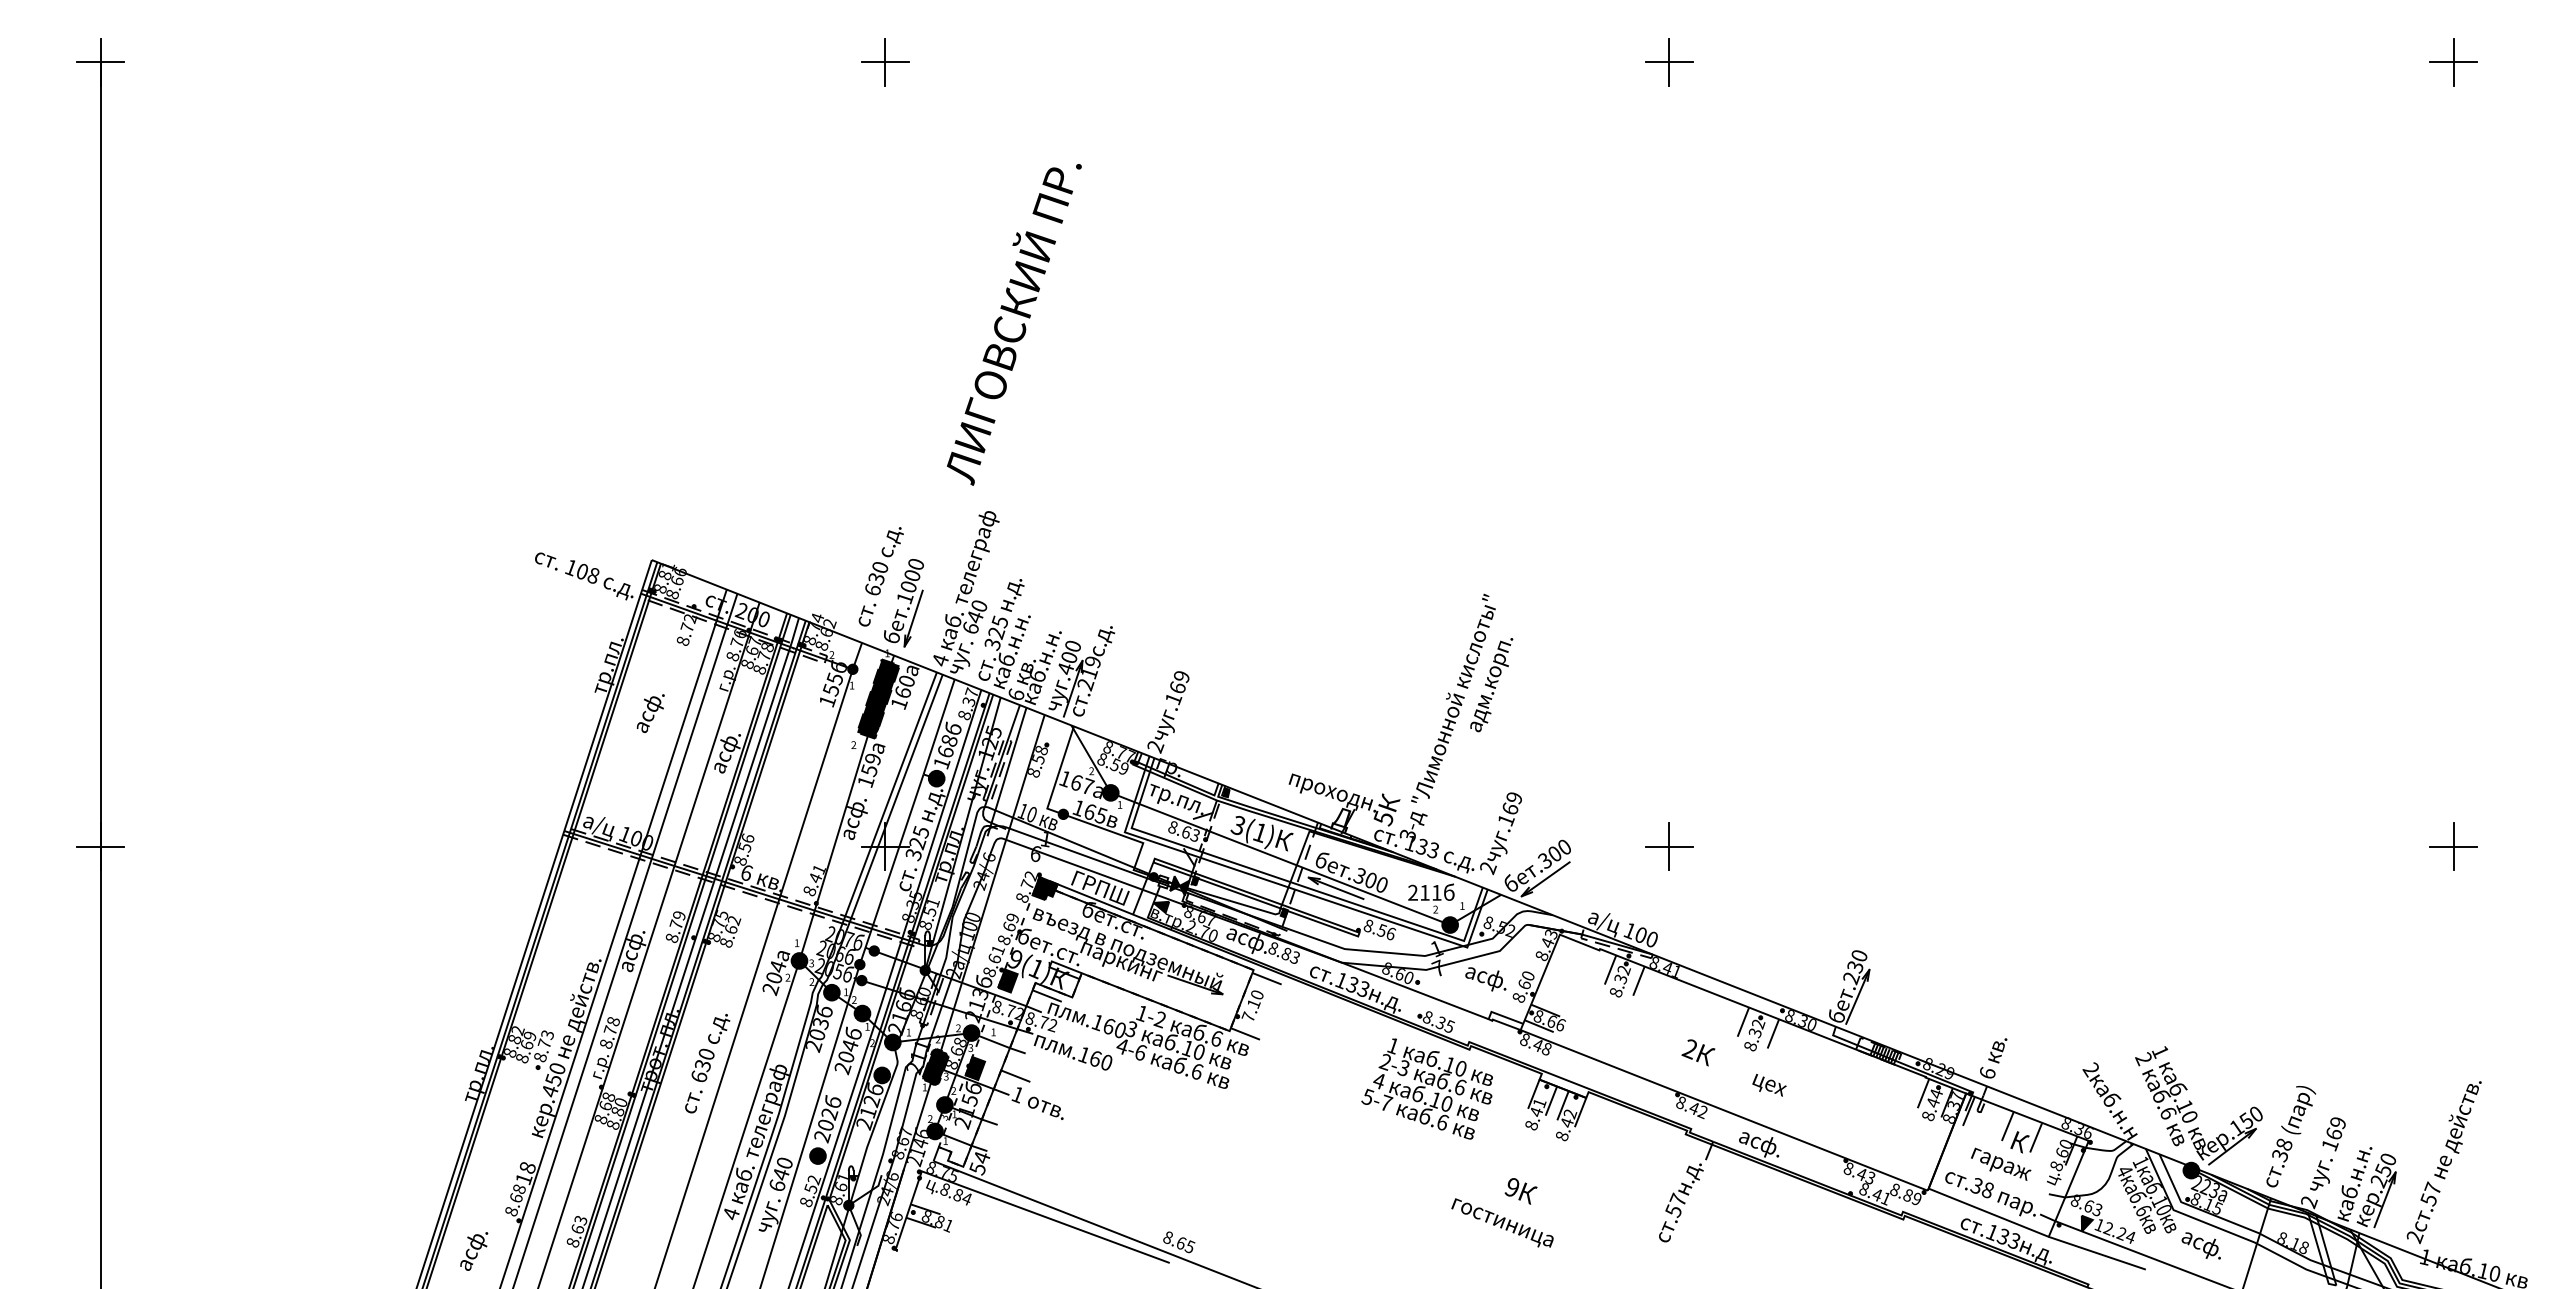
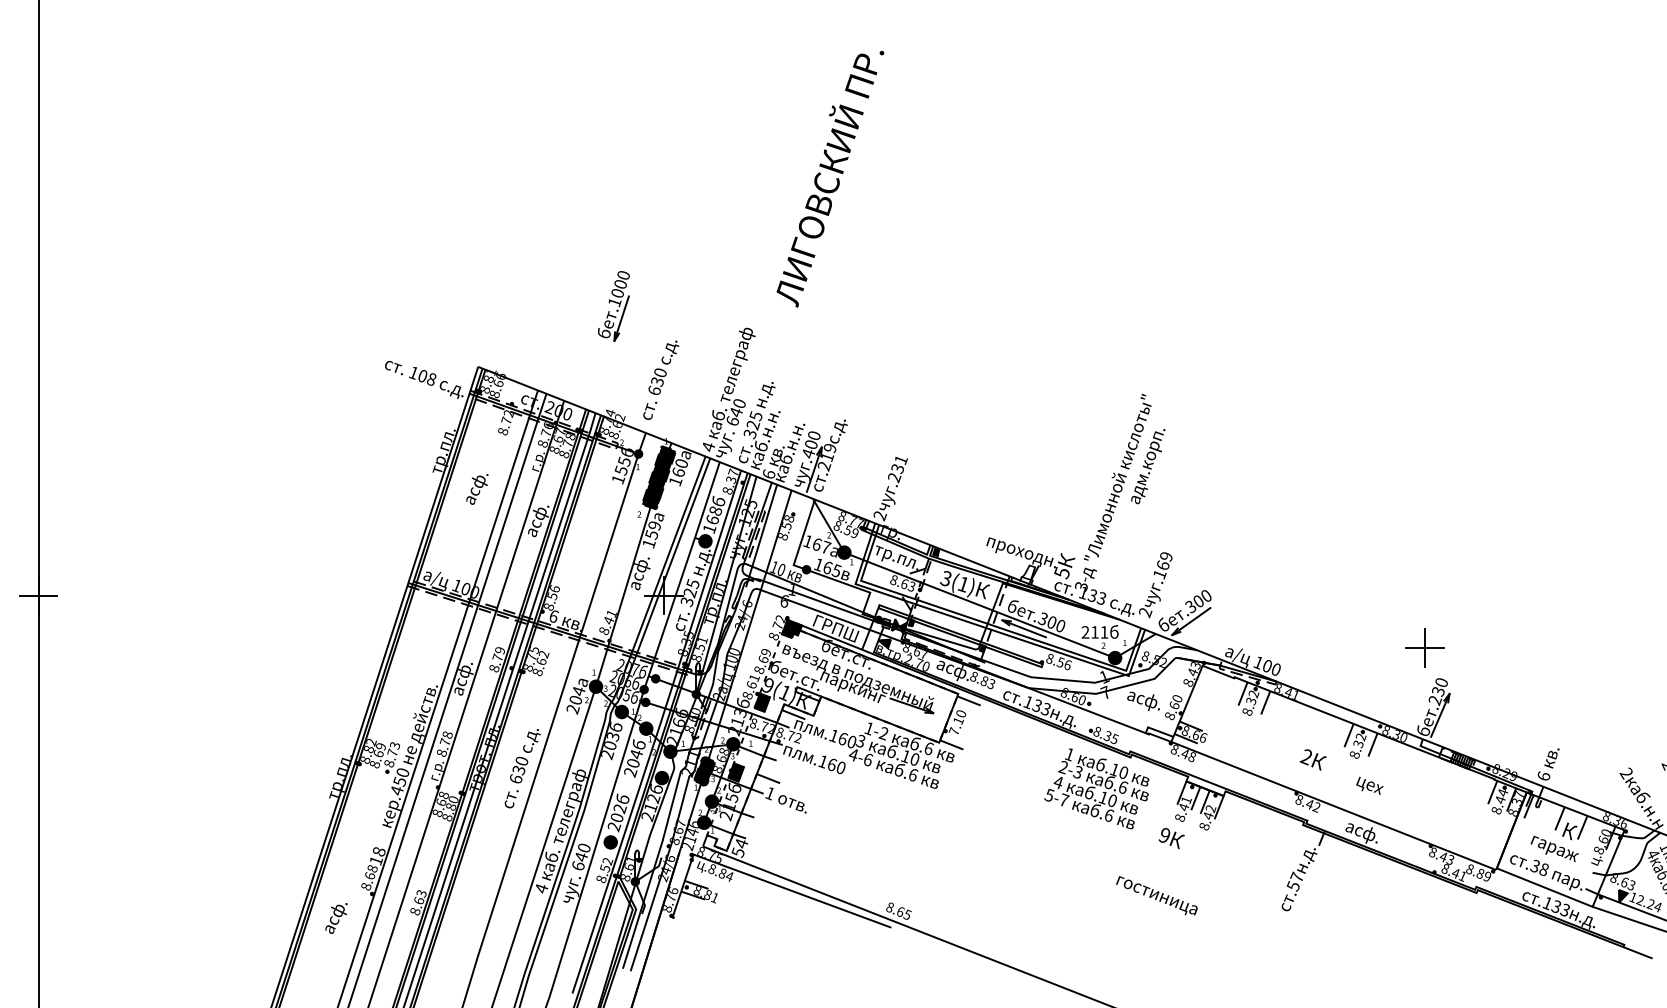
text: (1014, 324) -> (830, 178), moved
part: (903, 603) -> (613, 306), moved
text: (1177, 688) -> (897, 469), .169 -> .231
part: (1669, 846) -> (1424, 648), moved
text: (1520, 1191) -> (1171, 838), moved

